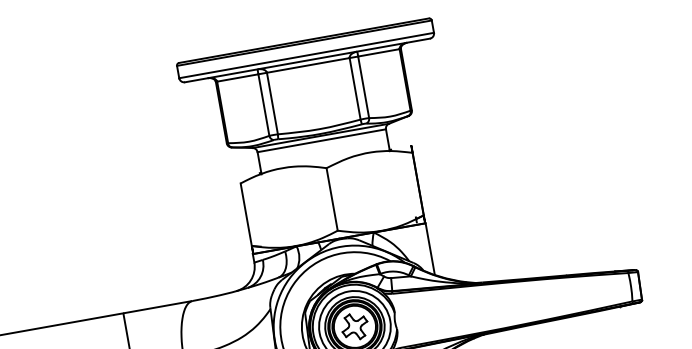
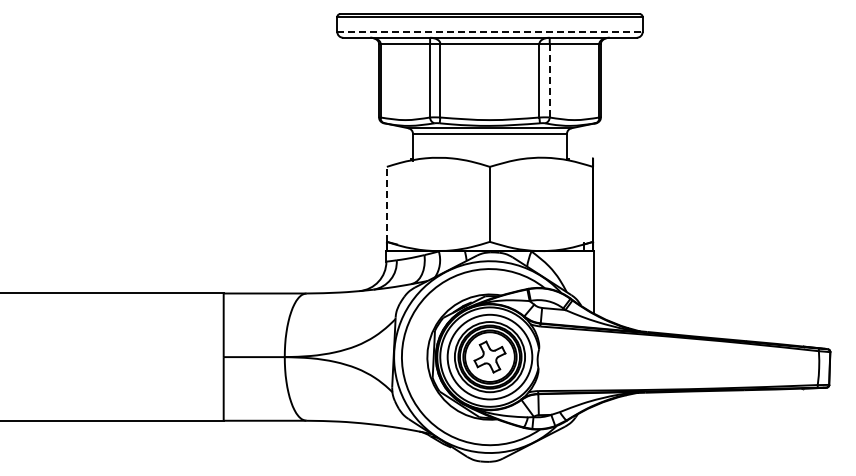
line: (306, 55) -> (489, 31), solid -> dashed
line: (363, 87) -> (549, 80), solid -> dashed
line: (245, 214) -> (386, 203), solid -> dashed

